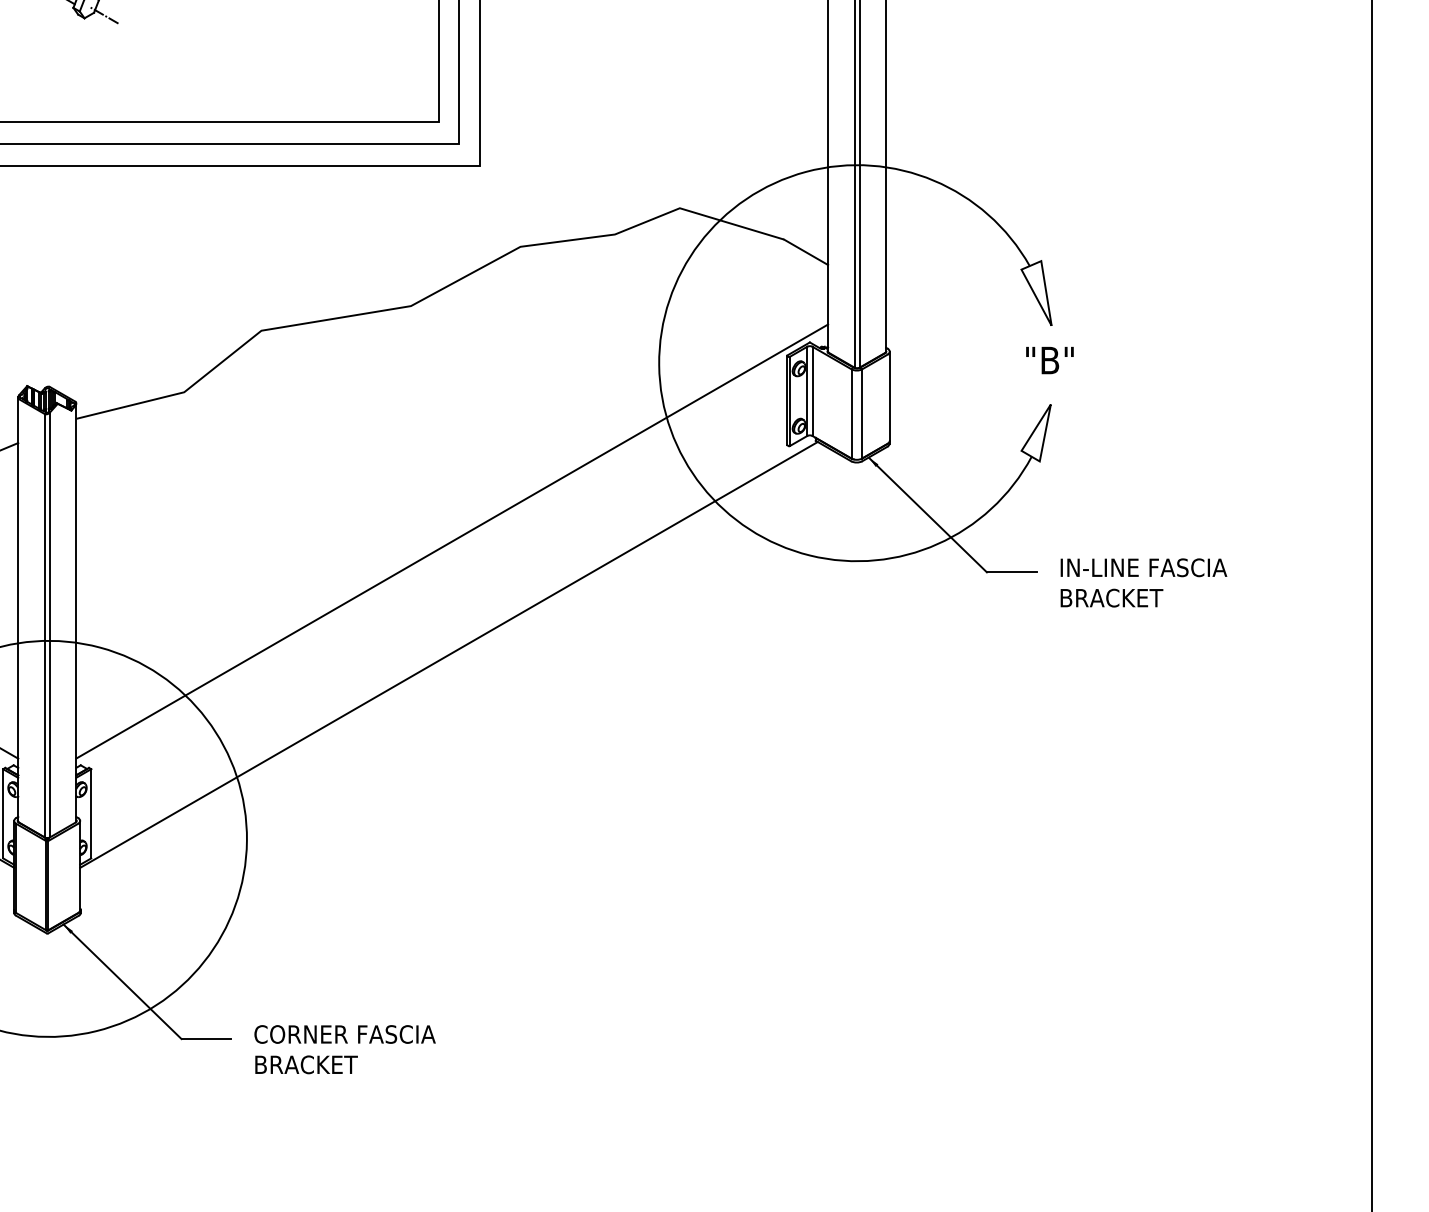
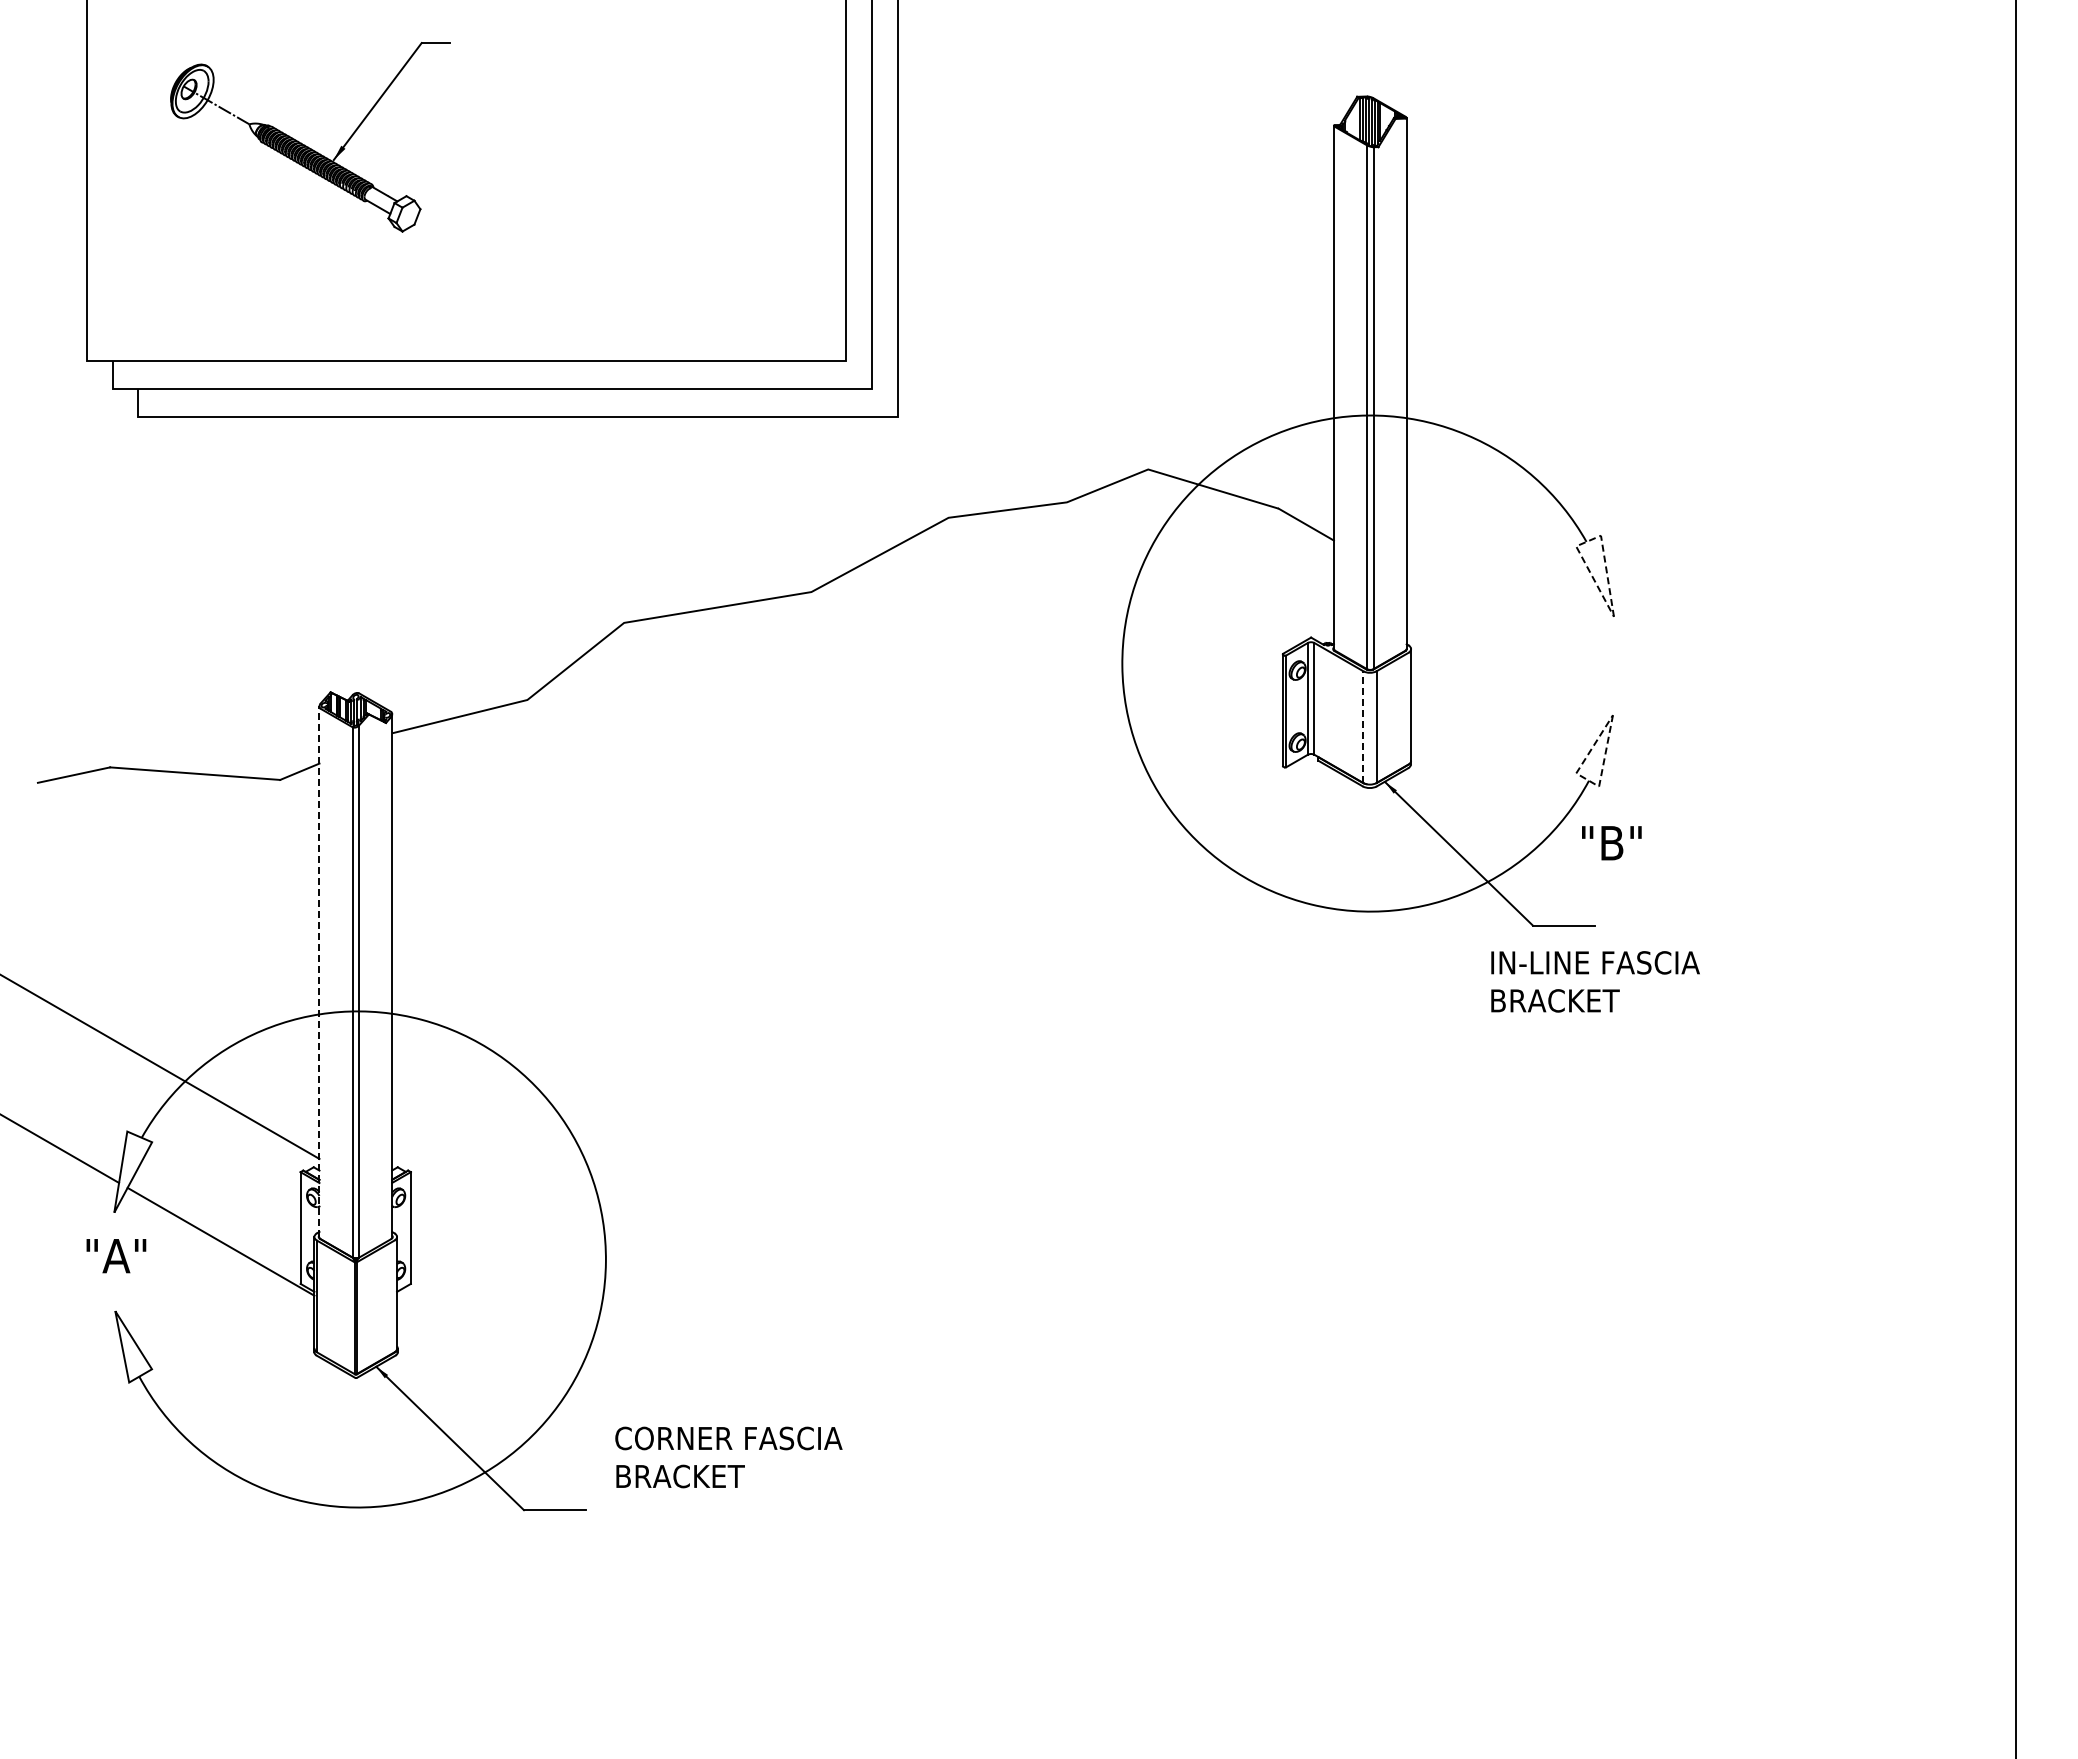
line: (104, 15) -> (427, 227), removed
line: (1032, 264) -> (1589, 540), solid -> dashed
text: (1049, 360) -> (1611, 843), moved
line: (851, 414) -> (1363, 727), solid -> dashed
line: (1031, 456) -> (1588, 780), solid -> dashed
line: (451, 541) -> (862, 886), removed
text: (1143, 582) -> (1595, 981), moved
line: (18, 609) -> (319, 971), solid -> dashed
line: (449, 654) -> (859, 1028), removed
text: (344, 1049) -> (728, 1457), moved

